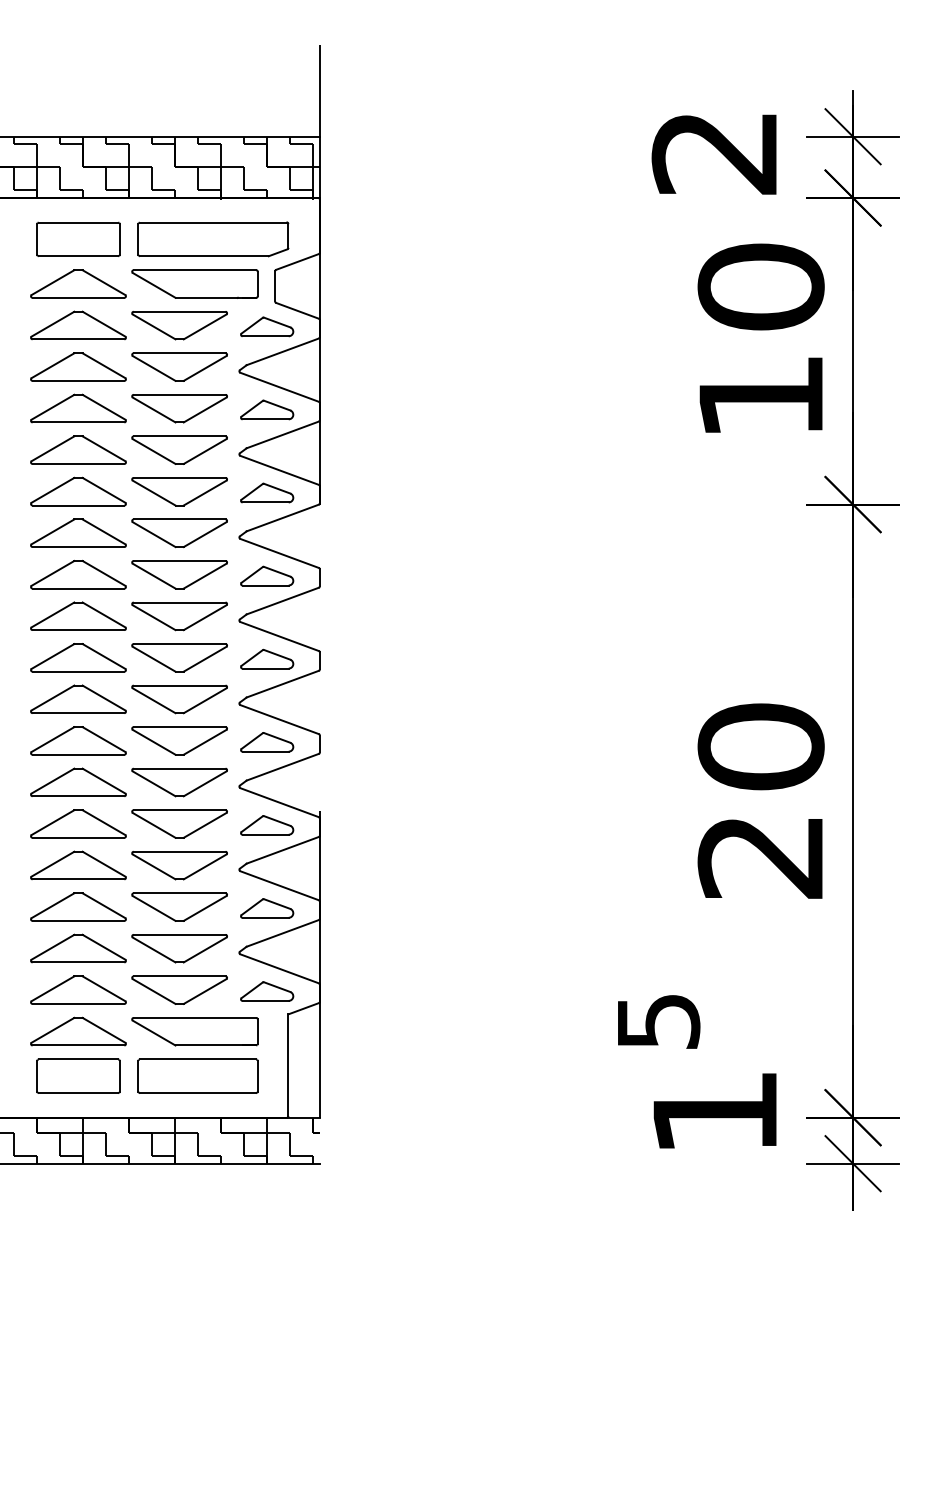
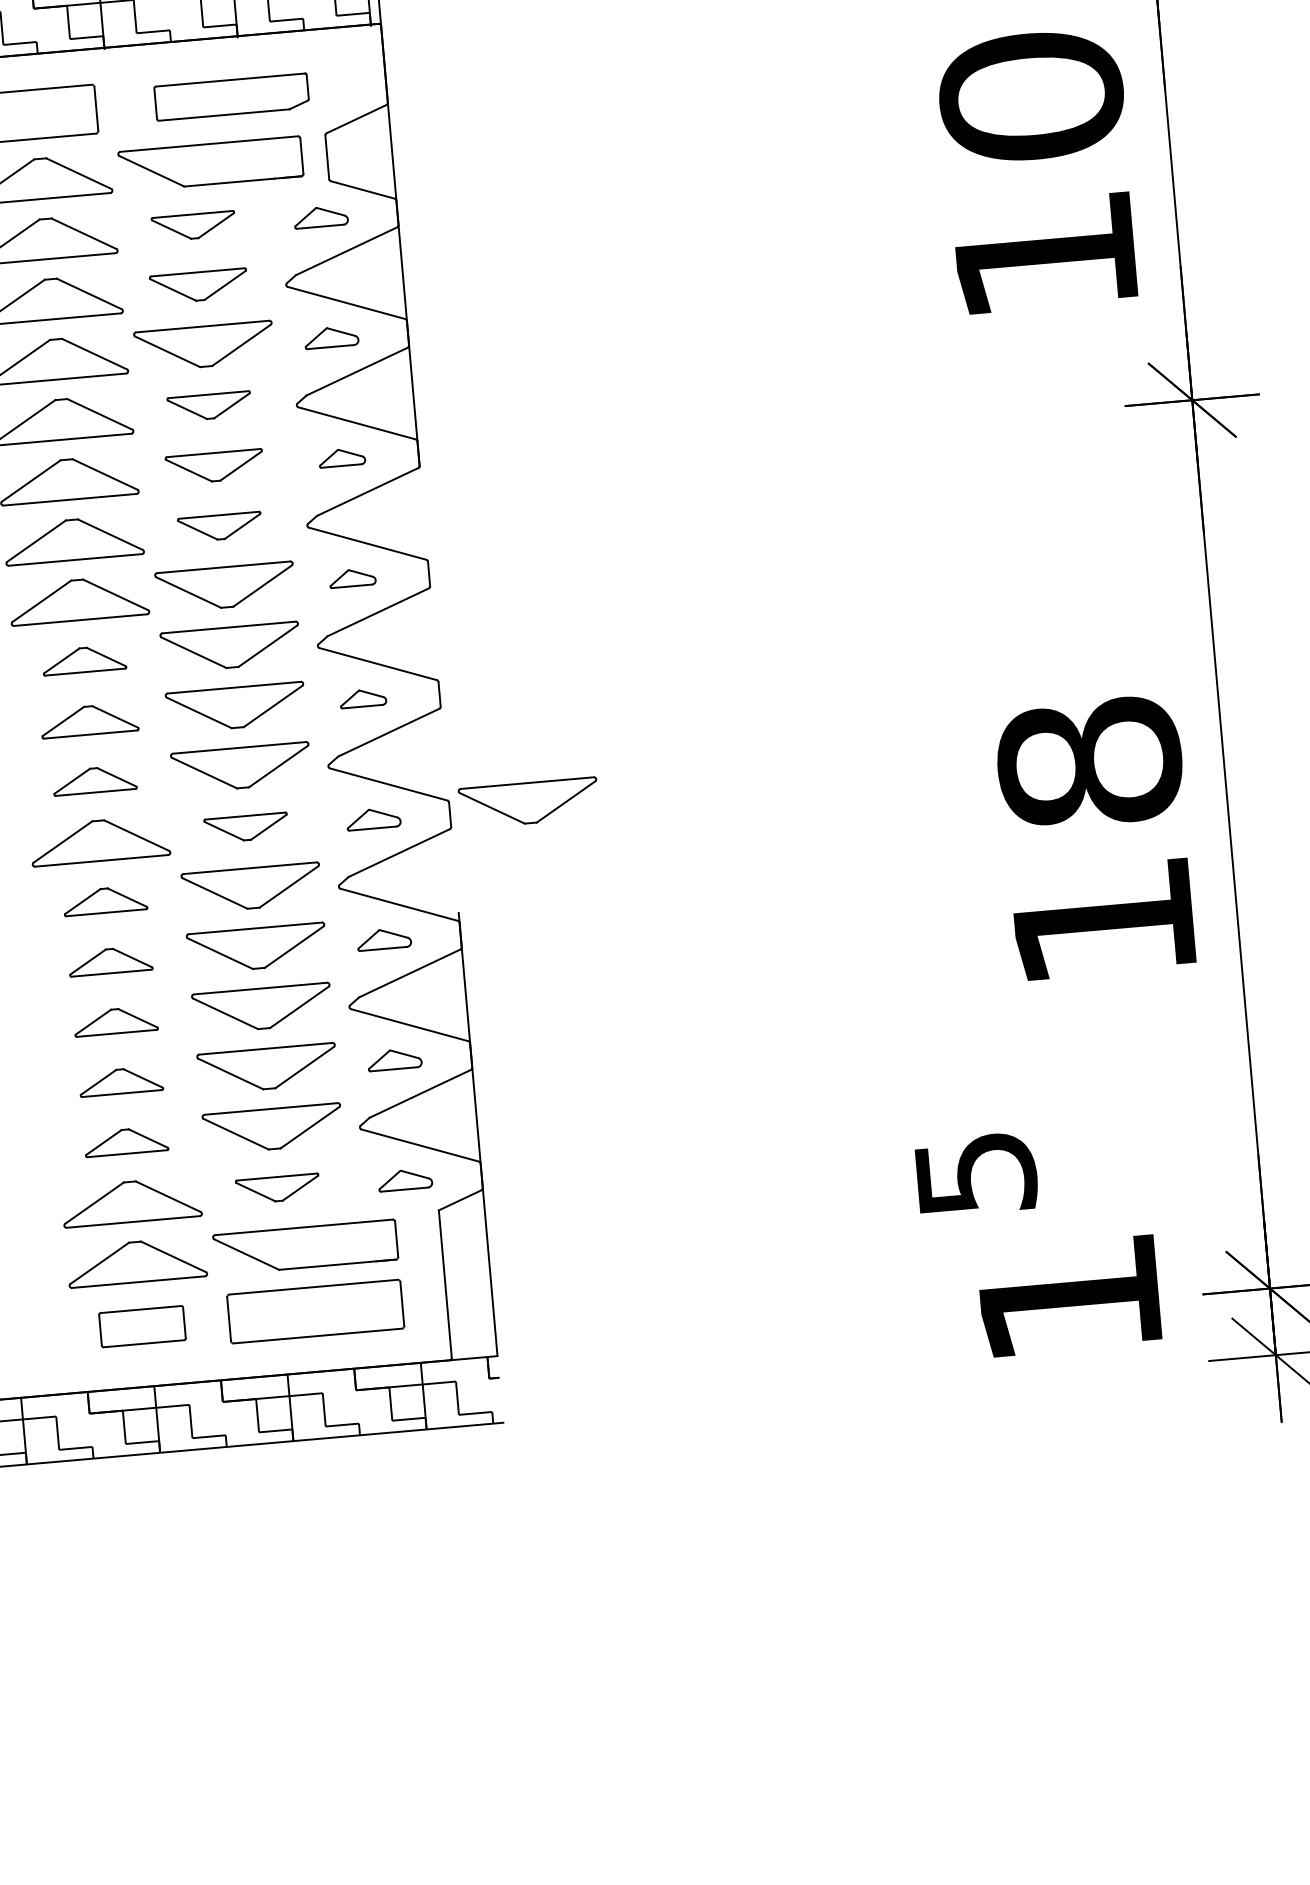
part: (213, 239) -> (232, 97), size x0.7
part: (179, 325) -> (193, 226), size x0.6
part: (267, 326) -> (321, 216), size x0.7
part: (179, 366) -> (198, 285), size x0.7
part: (267, 409) -> (331, 336), size x0.7
part: (179, 449) -> (209, 405), size x0.6
part: (179, 491) -> (214, 466), size x0.7
part: (267, 492) -> (342, 456), size x0.6
part: (179, 533) -> (220, 527), size x0.6
part: (267, 575) -> (352, 577), size x0.6
part: (78, 615) -> (84, 659), size x0.6
part: (78, 657) -> (89, 719), size x0.7
part: (267, 658) -> (363, 697), size x0.6
part: (78, 698) -> (94, 779), size x0.6
part: (179, 740) -> (246, 827), size x0.6
part: (374, 740) -> (528, 802), added
part: (267, 742) -> (374, 819), size x0.7
part: (78, 781) -> (105, 899), size x0.6
text: (760, 800) -> (1095, 840), 20 -> 18
part: (78, 823) -> (110, 960), size x0.6
part: (267, 825) -> (384, 939), size x0.7
part: (78, 865) -> (115, 1021), size x0.6
part: (78, 906) -> (120, 1080), size x0.6
part: (267, 908) -> (395, 1059), size x0.7
part: (78, 948) -> (126, 1141), size x0.6
part: (179, 989) -> (277, 1188), size x0.6
part: (267, 991) -> (405, 1179), size x0.7
part: (78, 1075) -> (142, 1325), size x0.7

